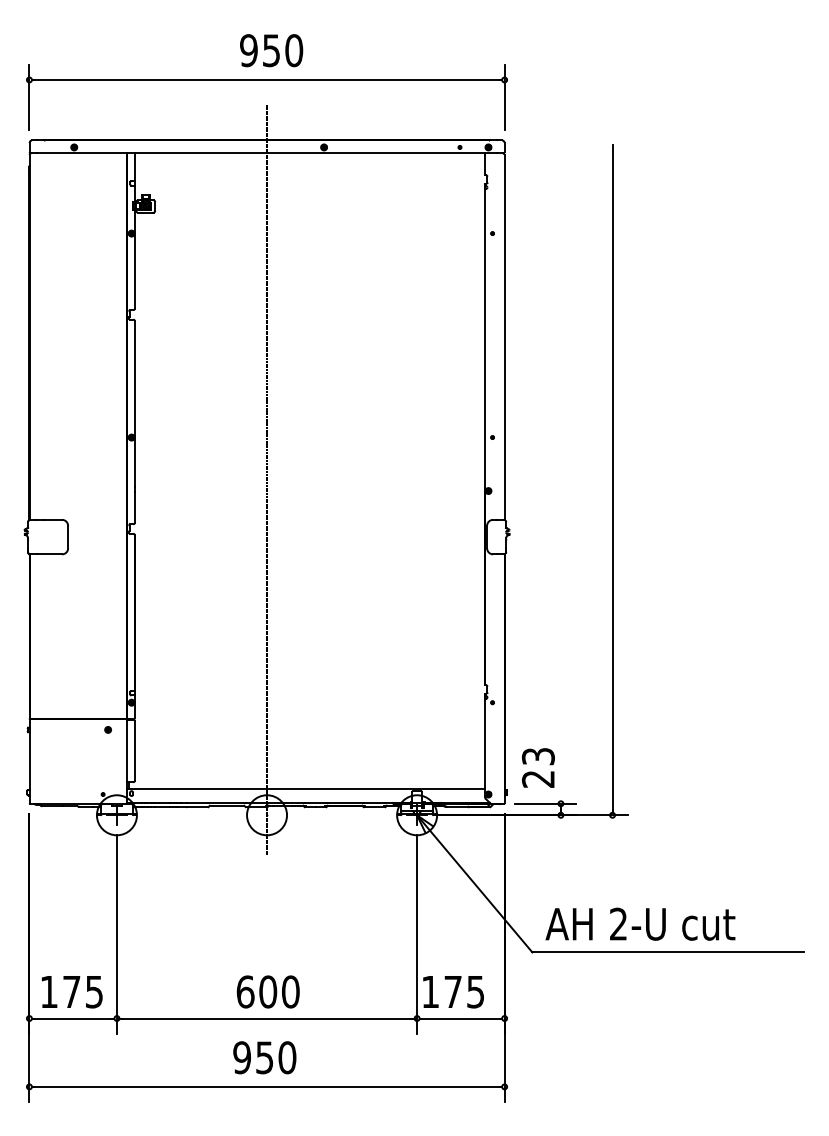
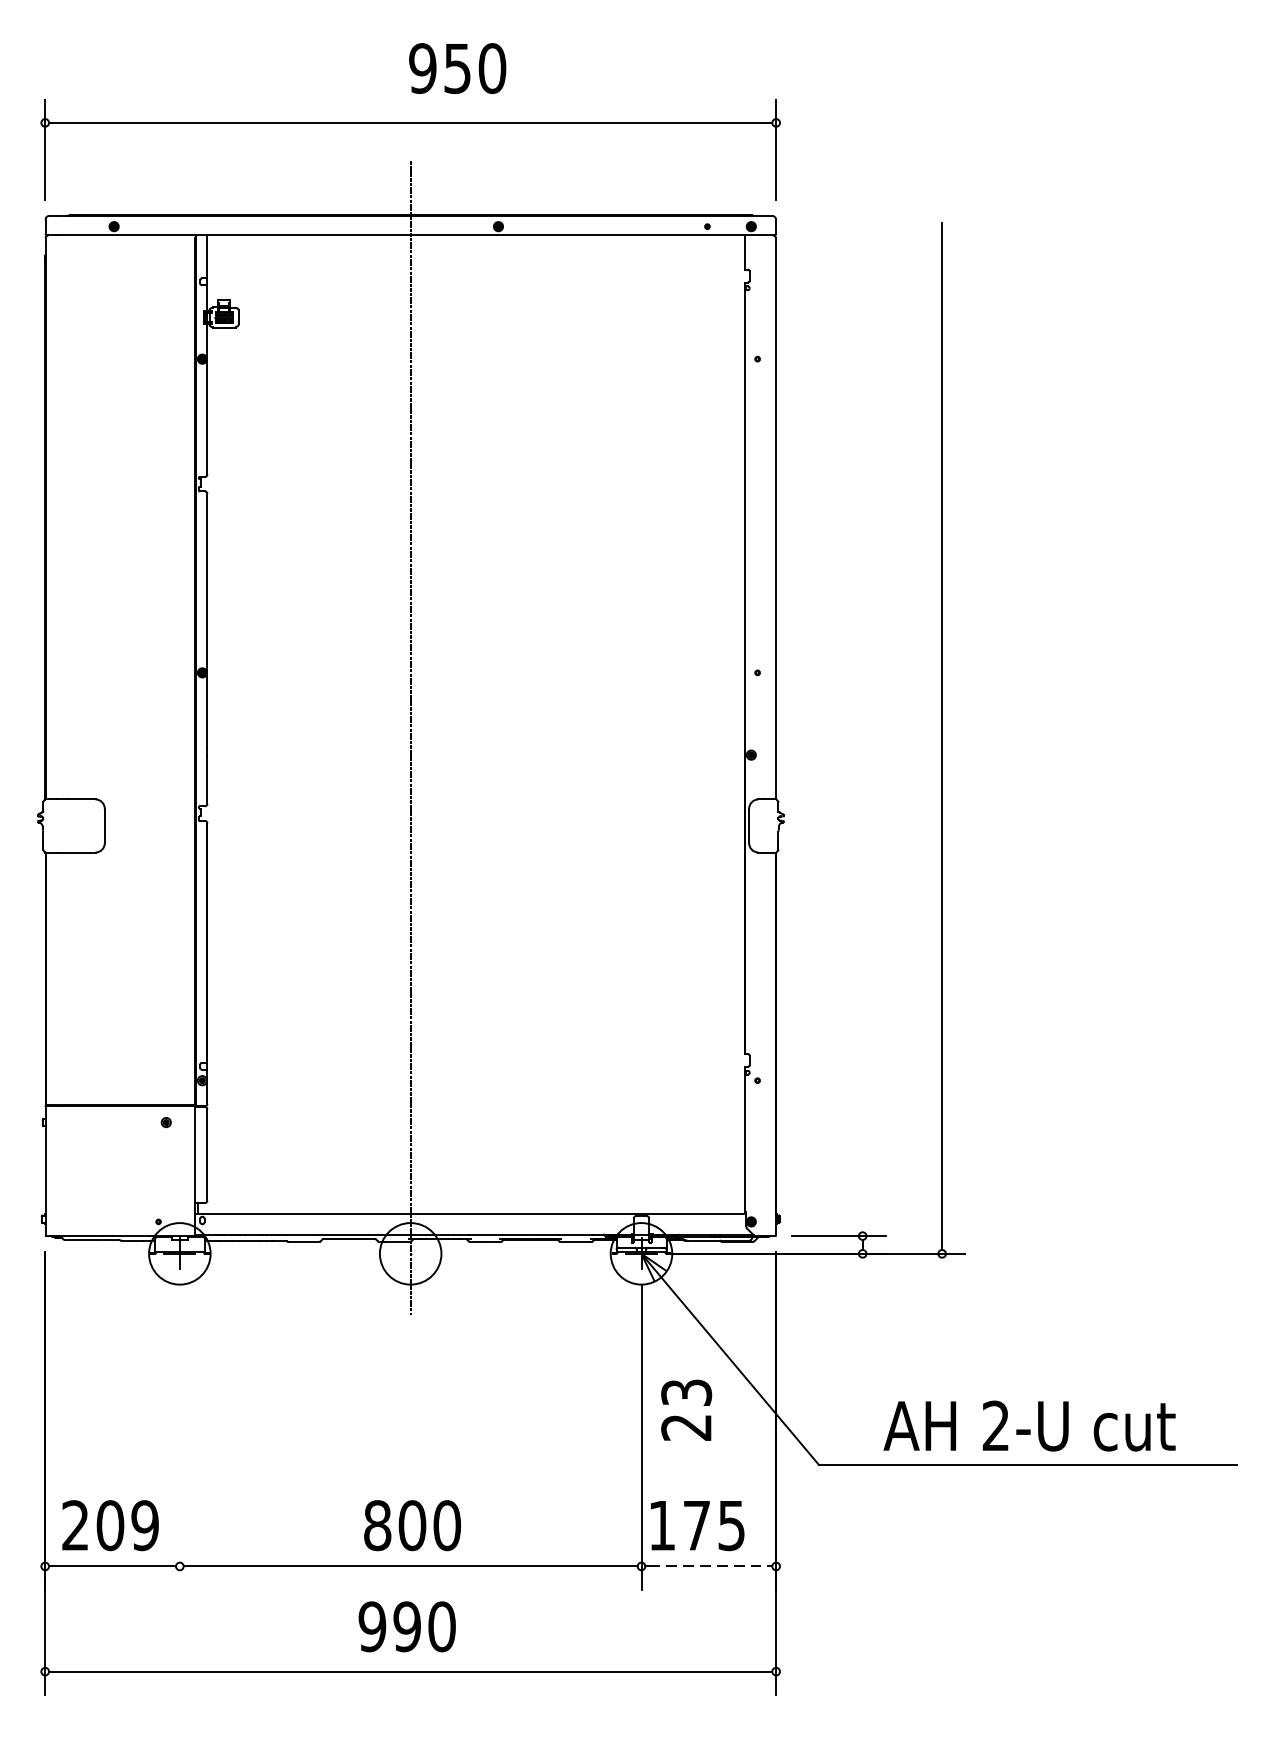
text: (271, 50) -> (457, 68), moved
text: (537, 767) -> (685, 1409), moved
text: (640, 923) -> (1029, 1424), moved
line: (116, 934) -> (179, 1437), removed
text: (71, 991) -> (109, 1524), 175 -> 209
text: (245, 991) -> (377, 1524), 600 -> 800
line: (460, 1018) -> (708, 1566), solid -> dashed
text: (264, 1057) -> (406, 1626), 950 -> 990

